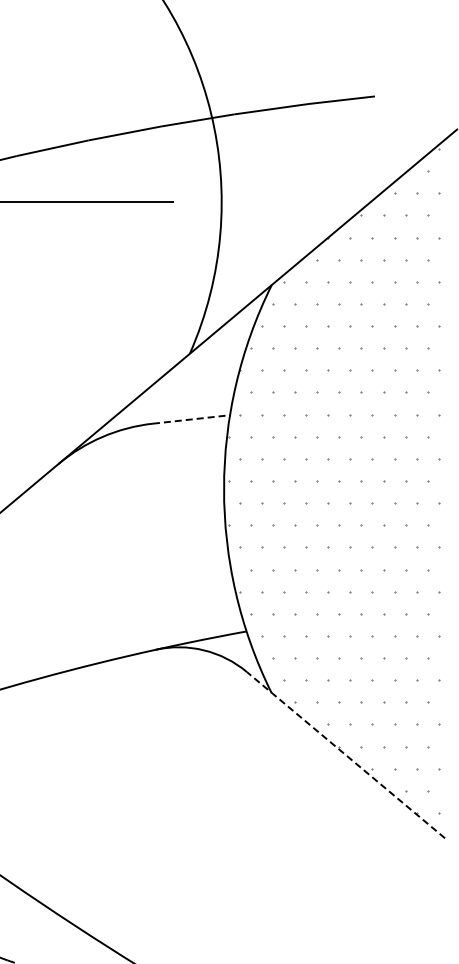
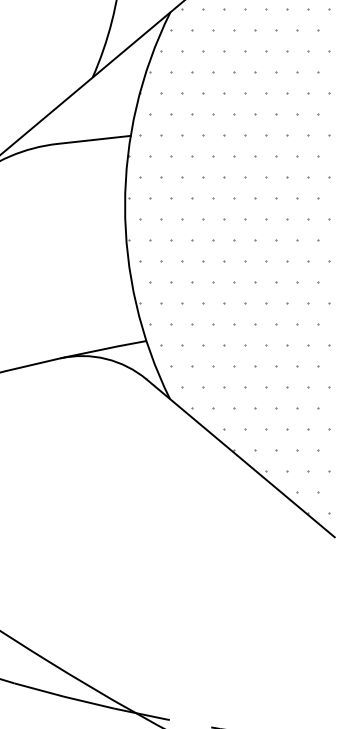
line: (191, 419) -> (94, 139), dashed -> solid
line: (345, 754) -> (240, 457), dashed -> solid

